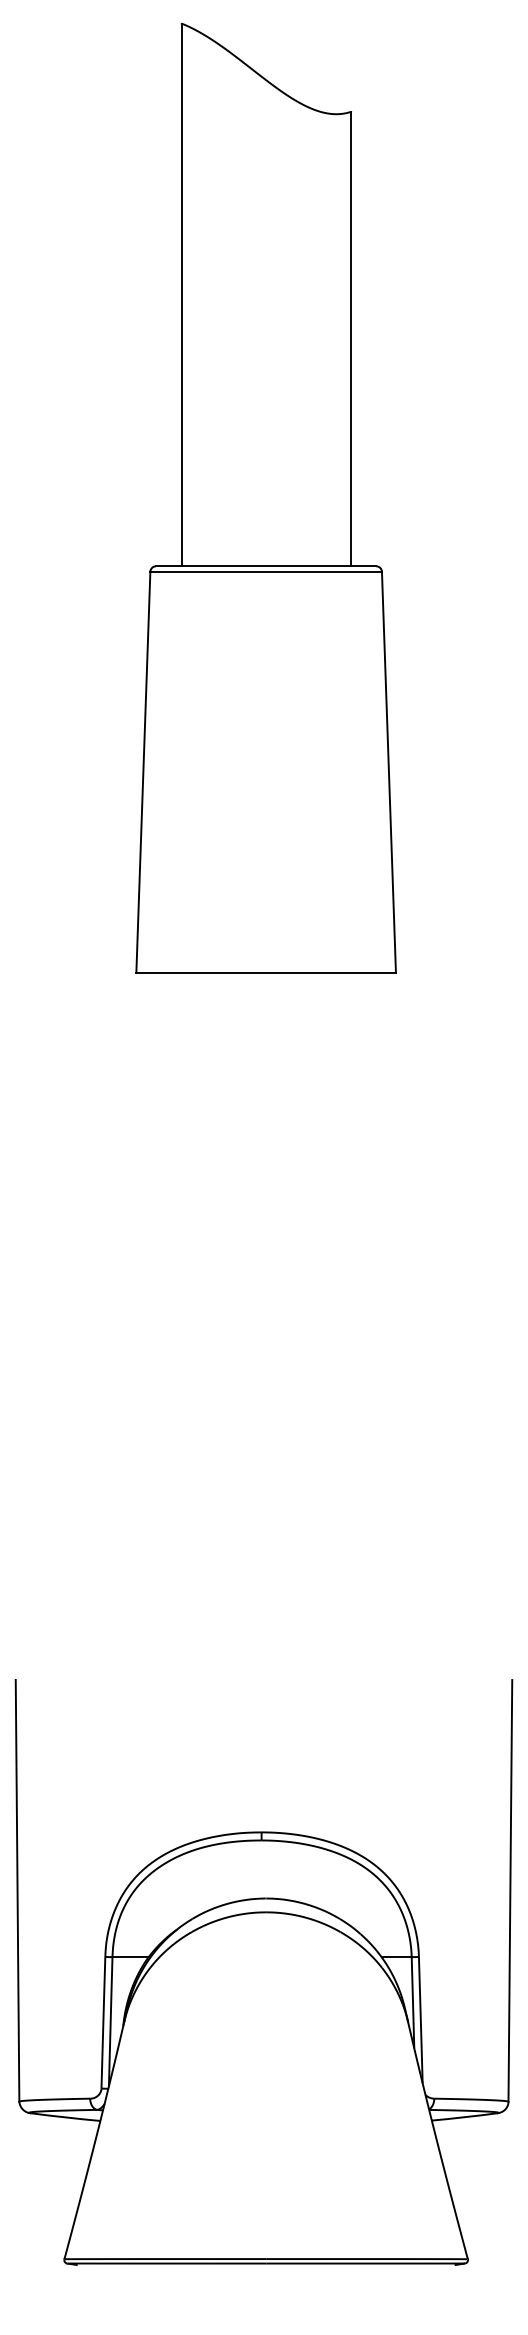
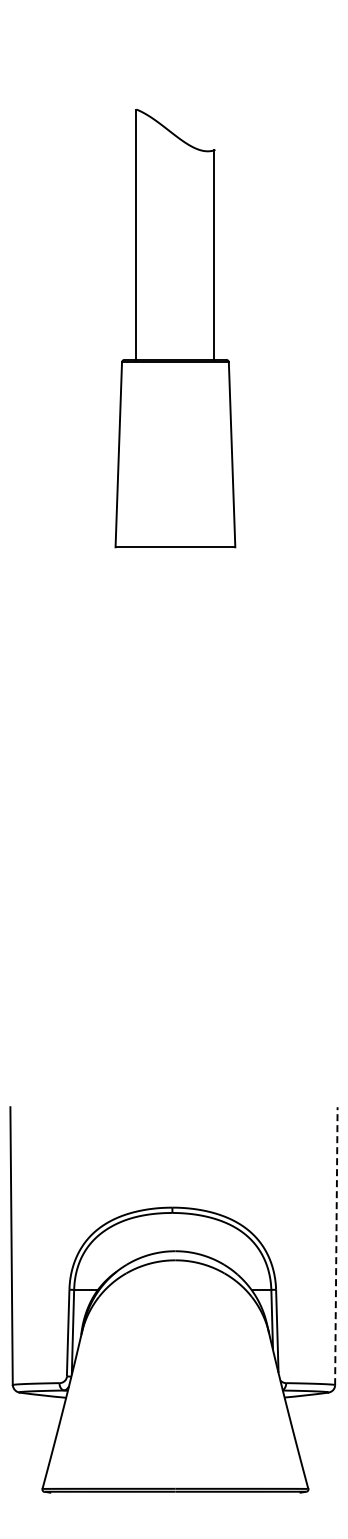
part: (266, 498) -> (175, 328), size x0.7
line: (510, 1891) -> (336, 1246), solid -> dashed

